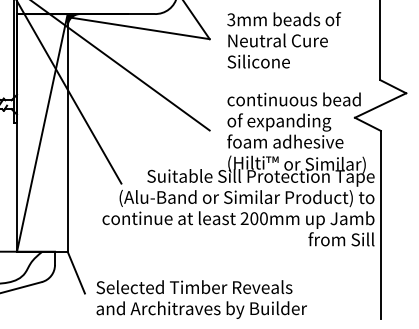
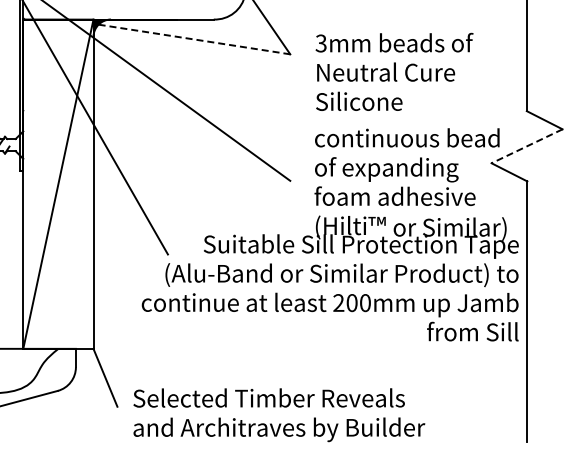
line: (140, 28) -> (194, 39), solid -> dashed
text: (284, 40) -> (394, 71), moved
line: (380, 105) -> (526, 146), solid -> dashed

